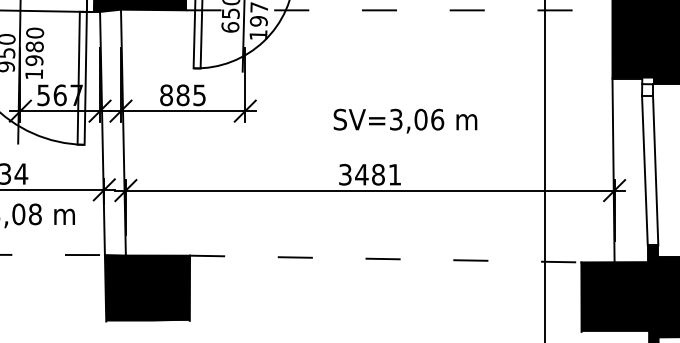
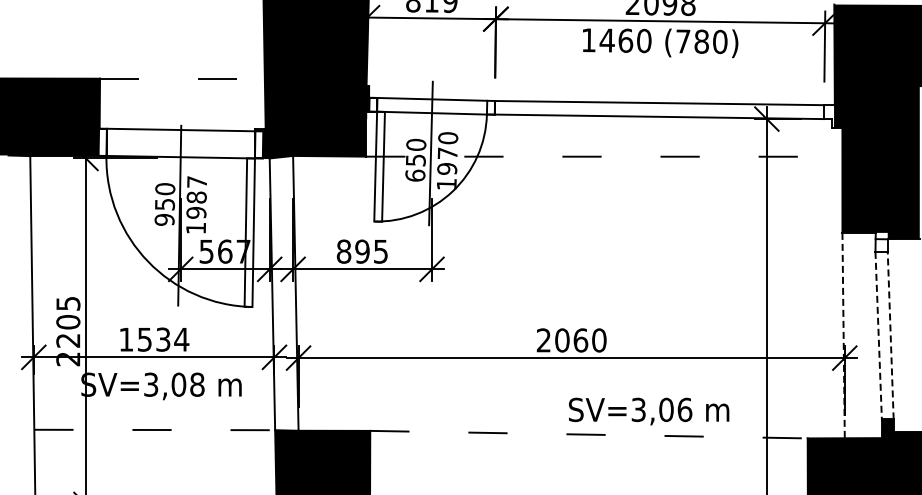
text: (35, 33) -> (197, 182), 1980 -> 1987
text: (183, 95) -> (362, 251), 885 -> 895
text: (405, 121) -> (649, 411), moved
line: (613, 170) -> (843, 335), solid -> dashed
line: (644, 170) -> (878, 335), solid -> dashed
line: (655, 170) -> (890, 335), solid -> dashed
text: (370, 174) -> (571, 340), 3481 -> 2060

